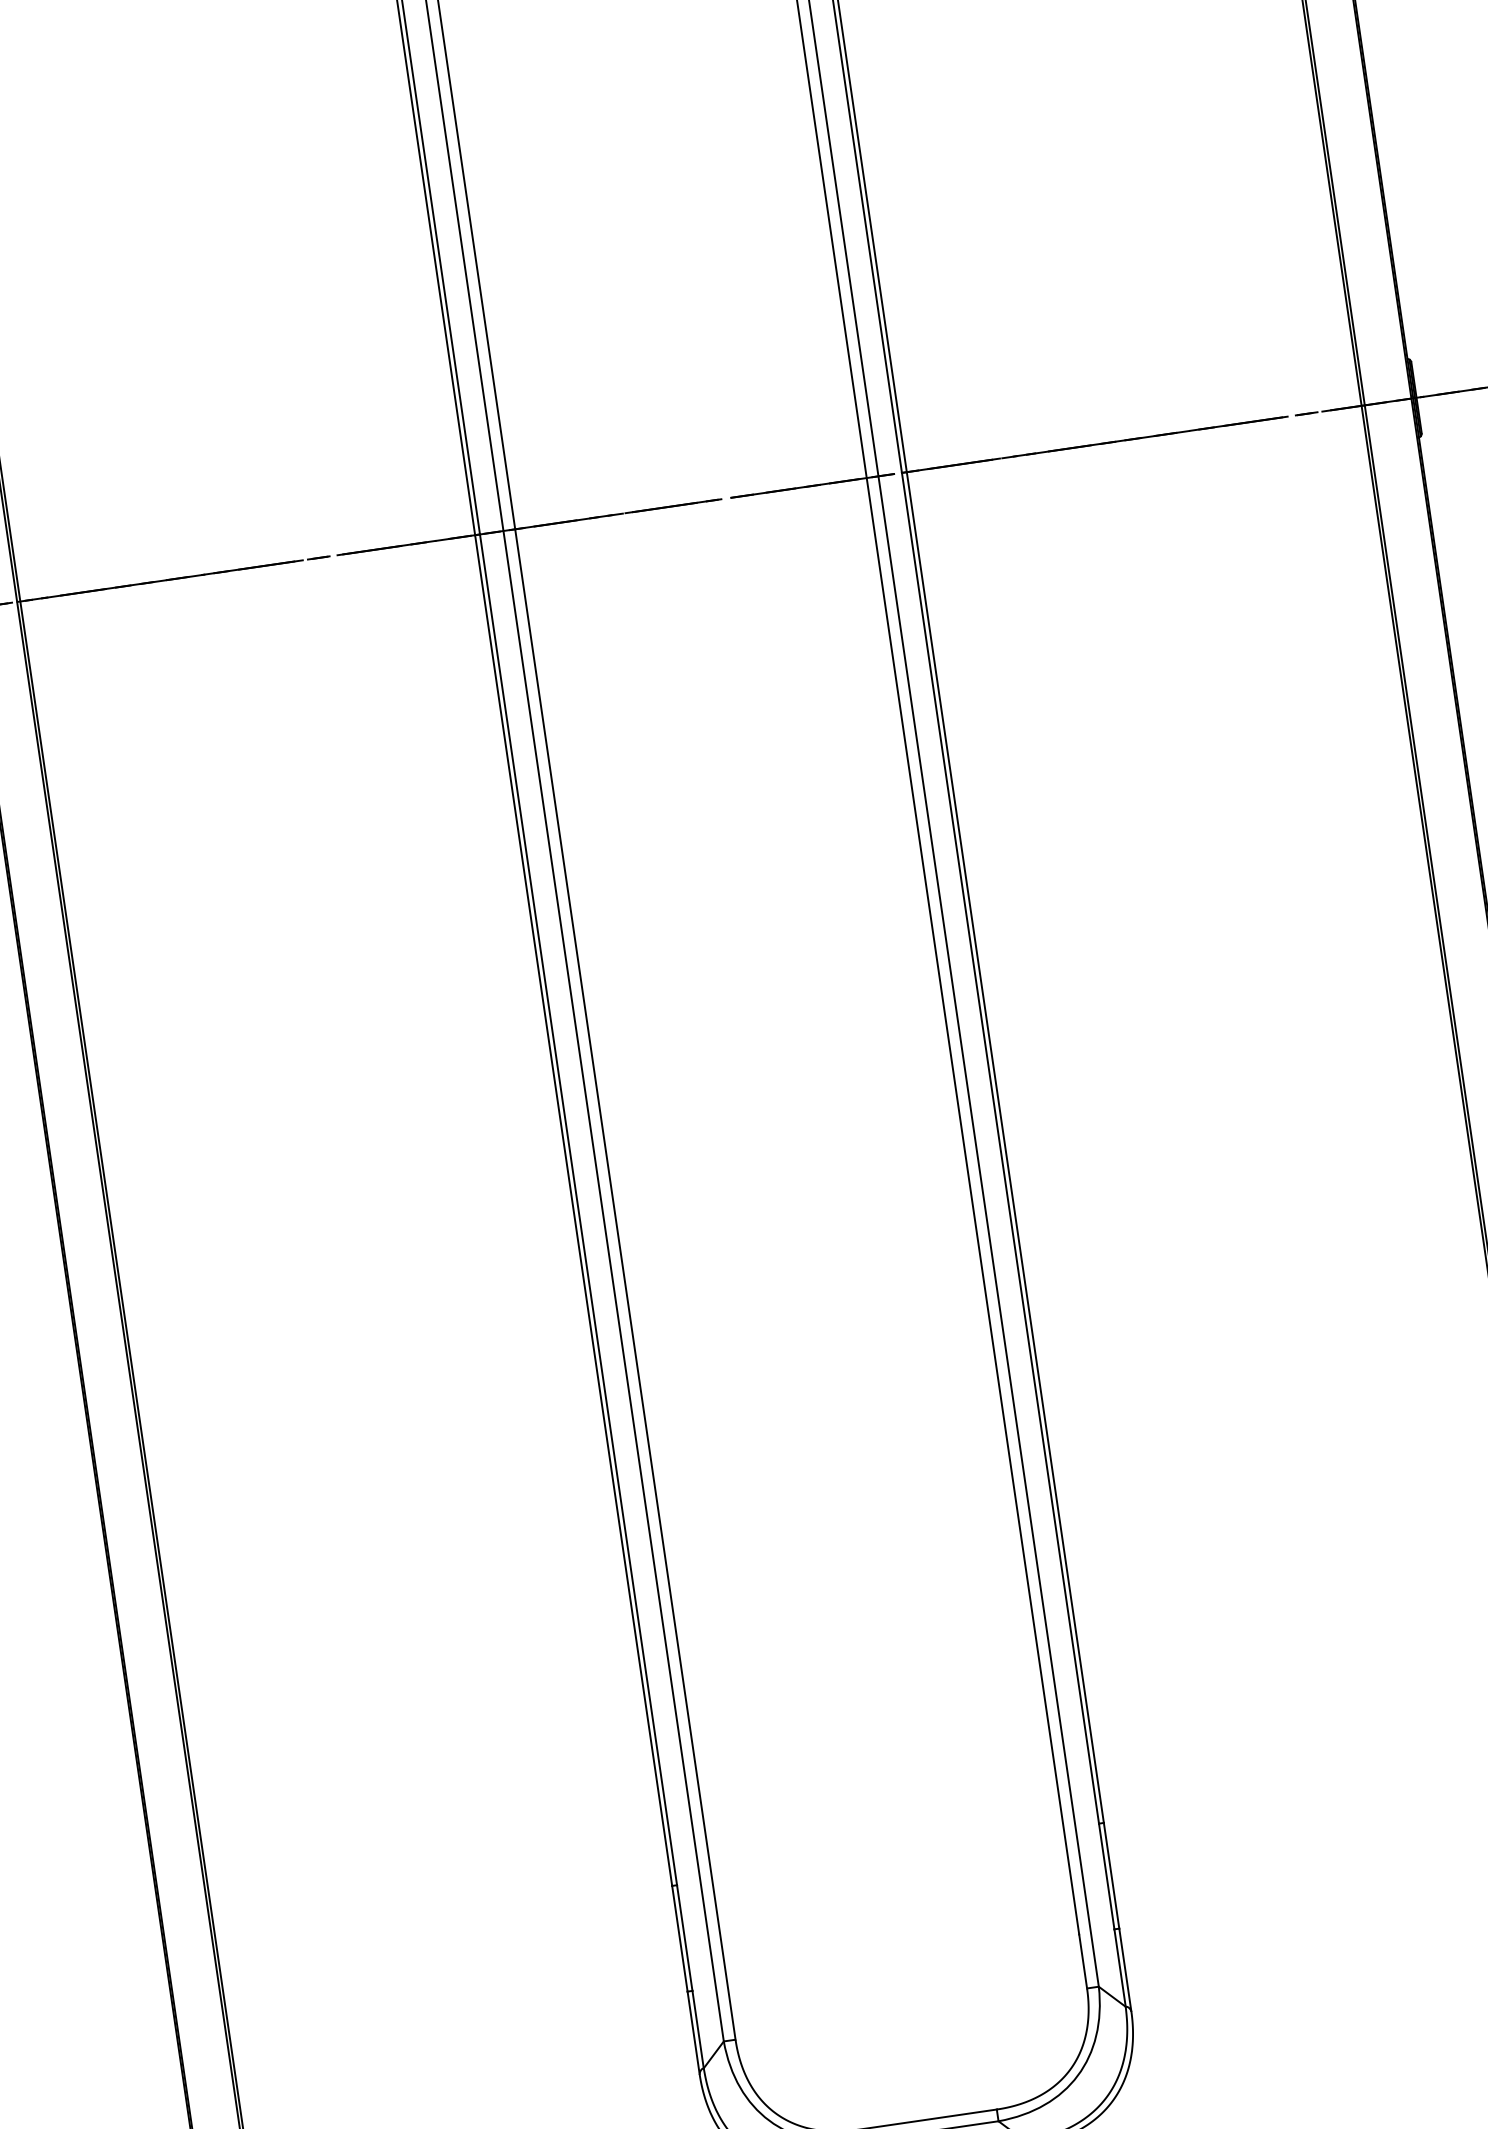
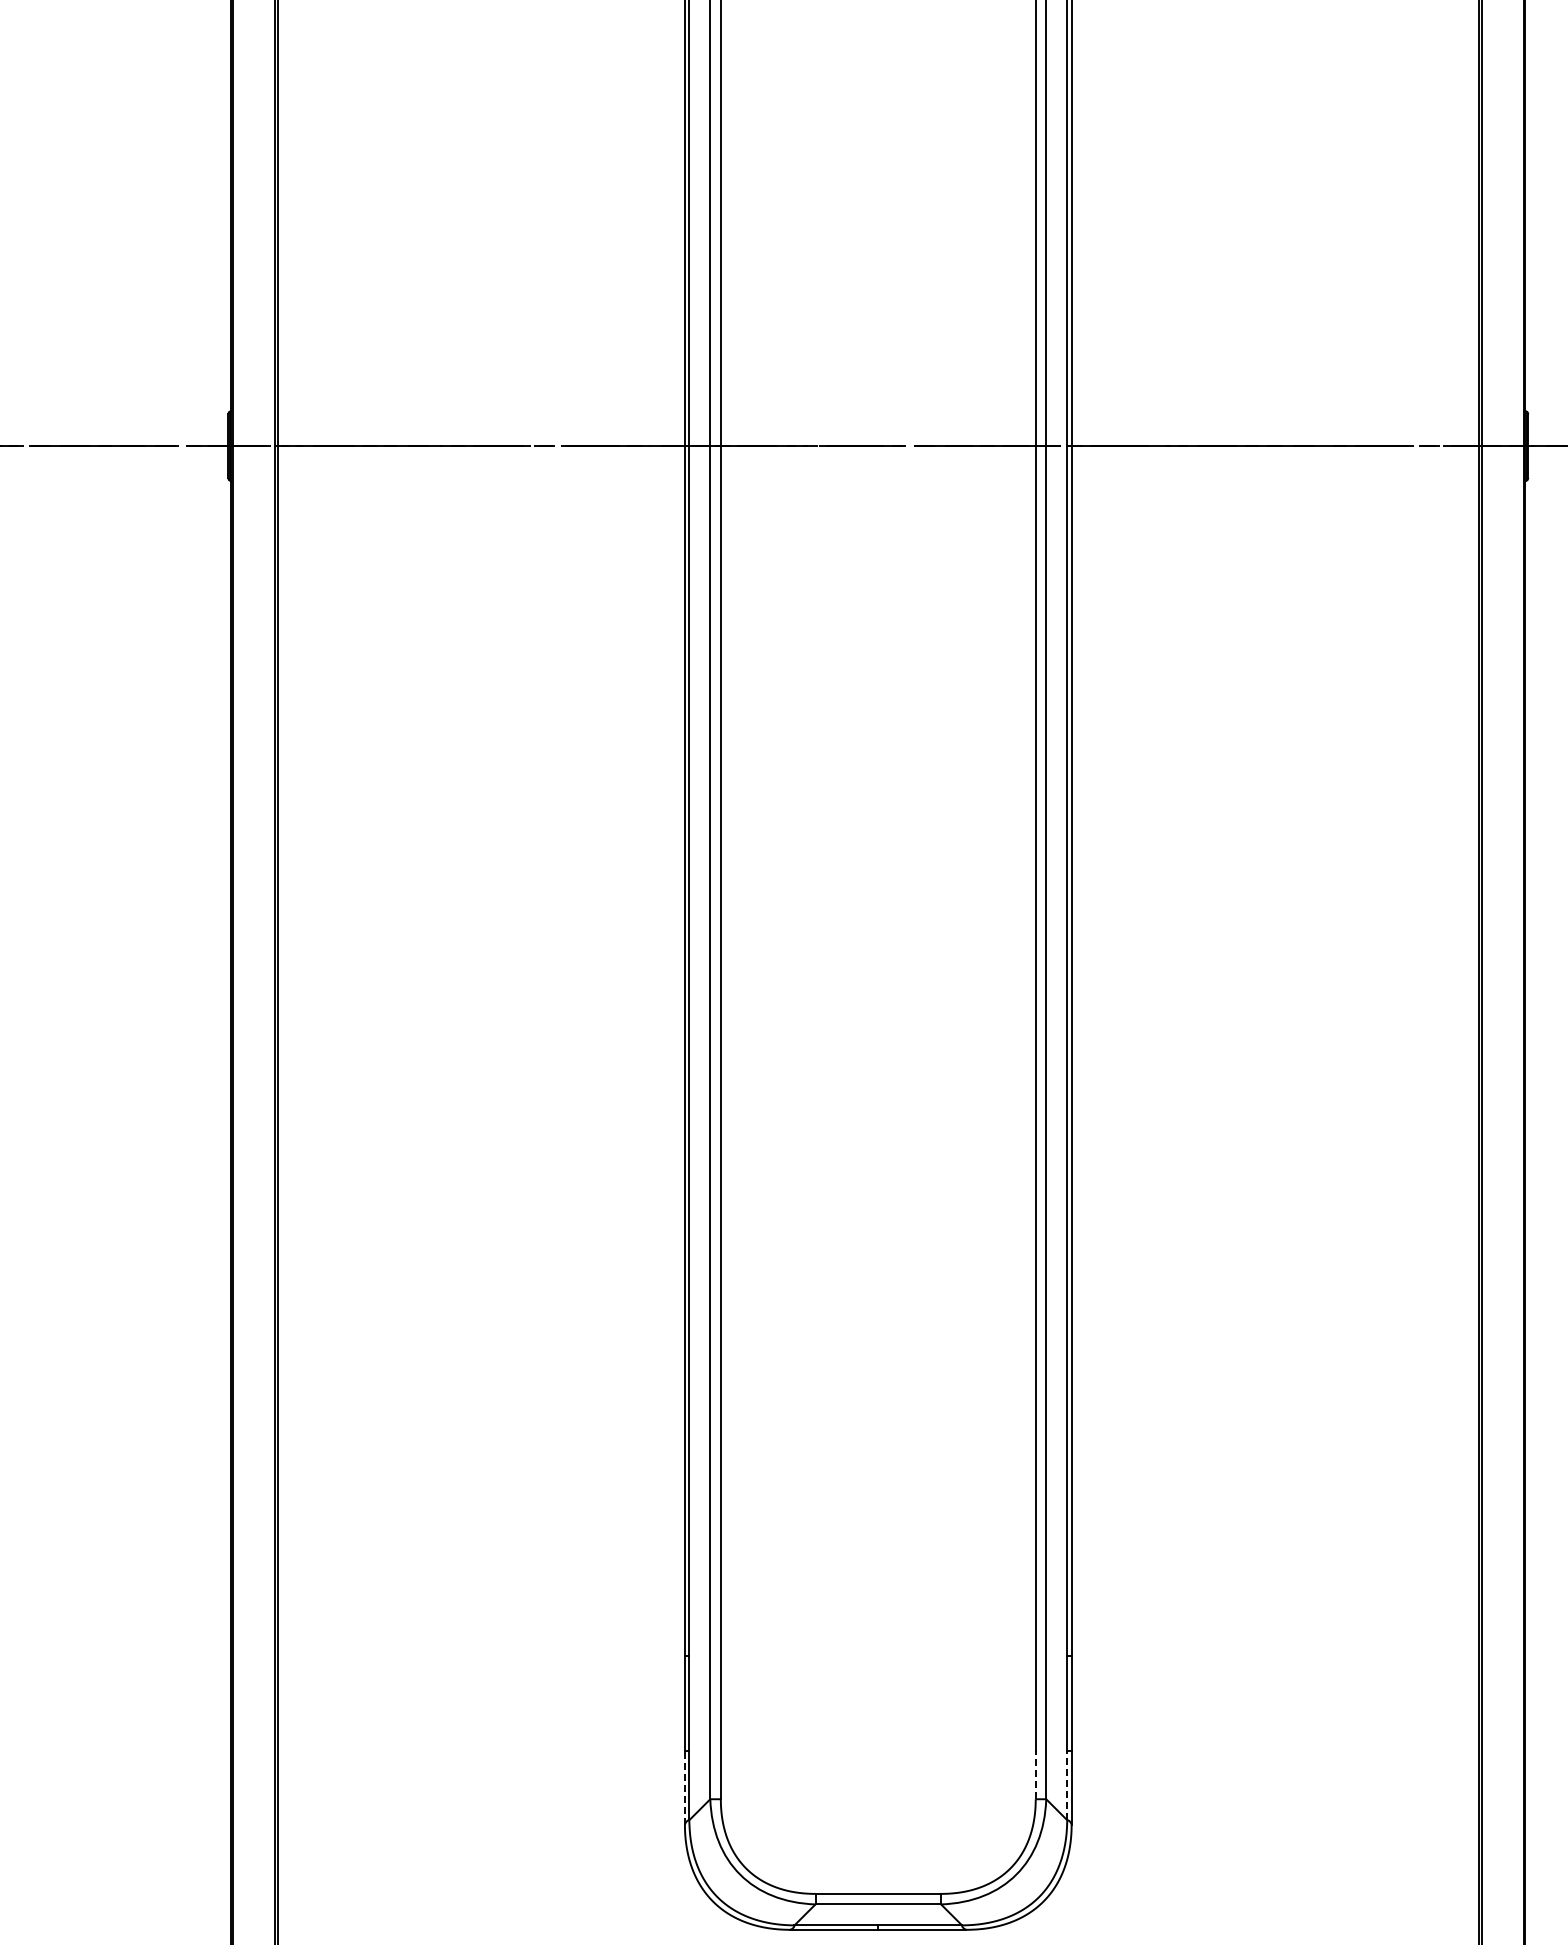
line: (1082, 1960) -> (1035, 1774), solid -> dashed
line: (1120, 1967) -> (1067, 1785), solid -> dashed
line: (693, 2032) -> (684, 1787), solid -> dashed

